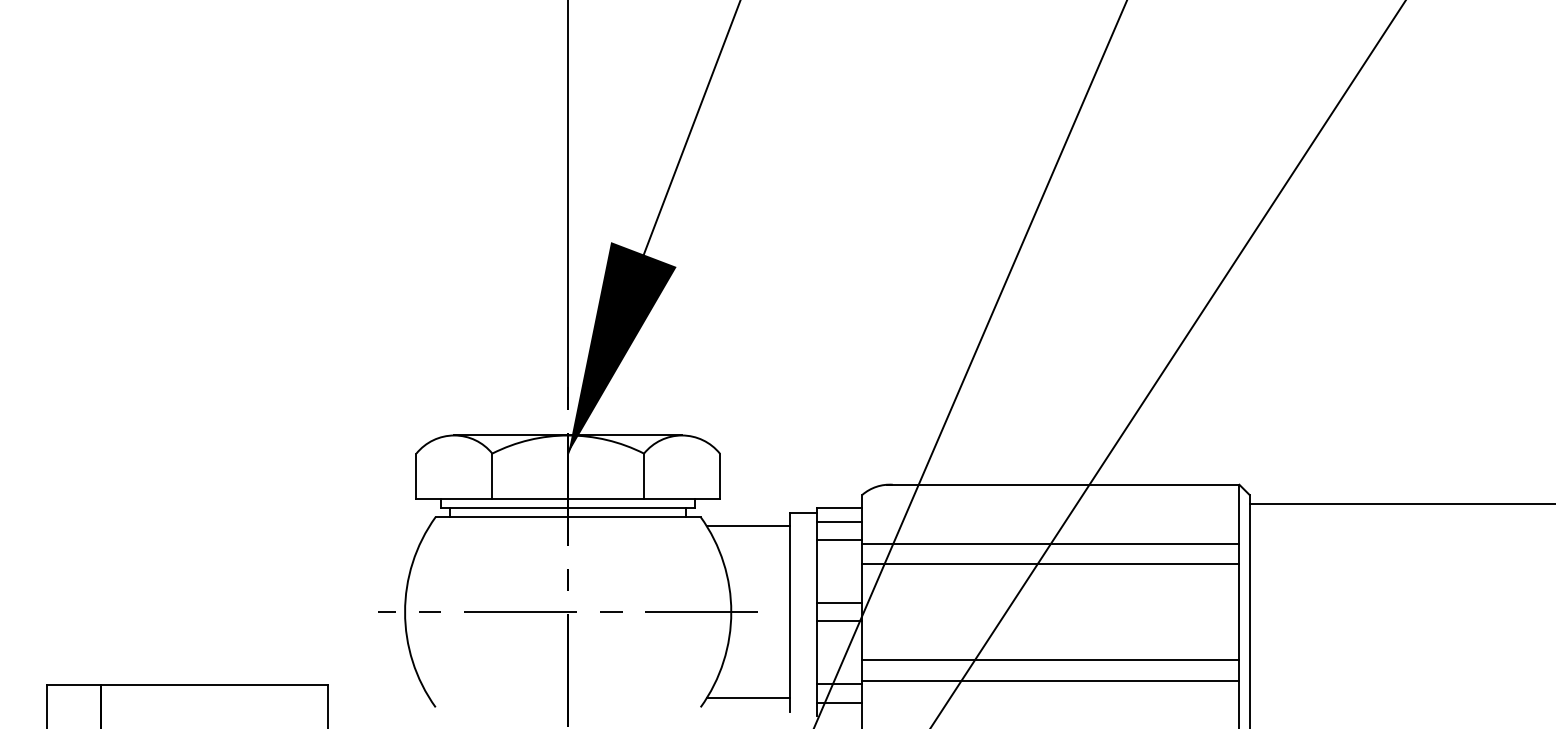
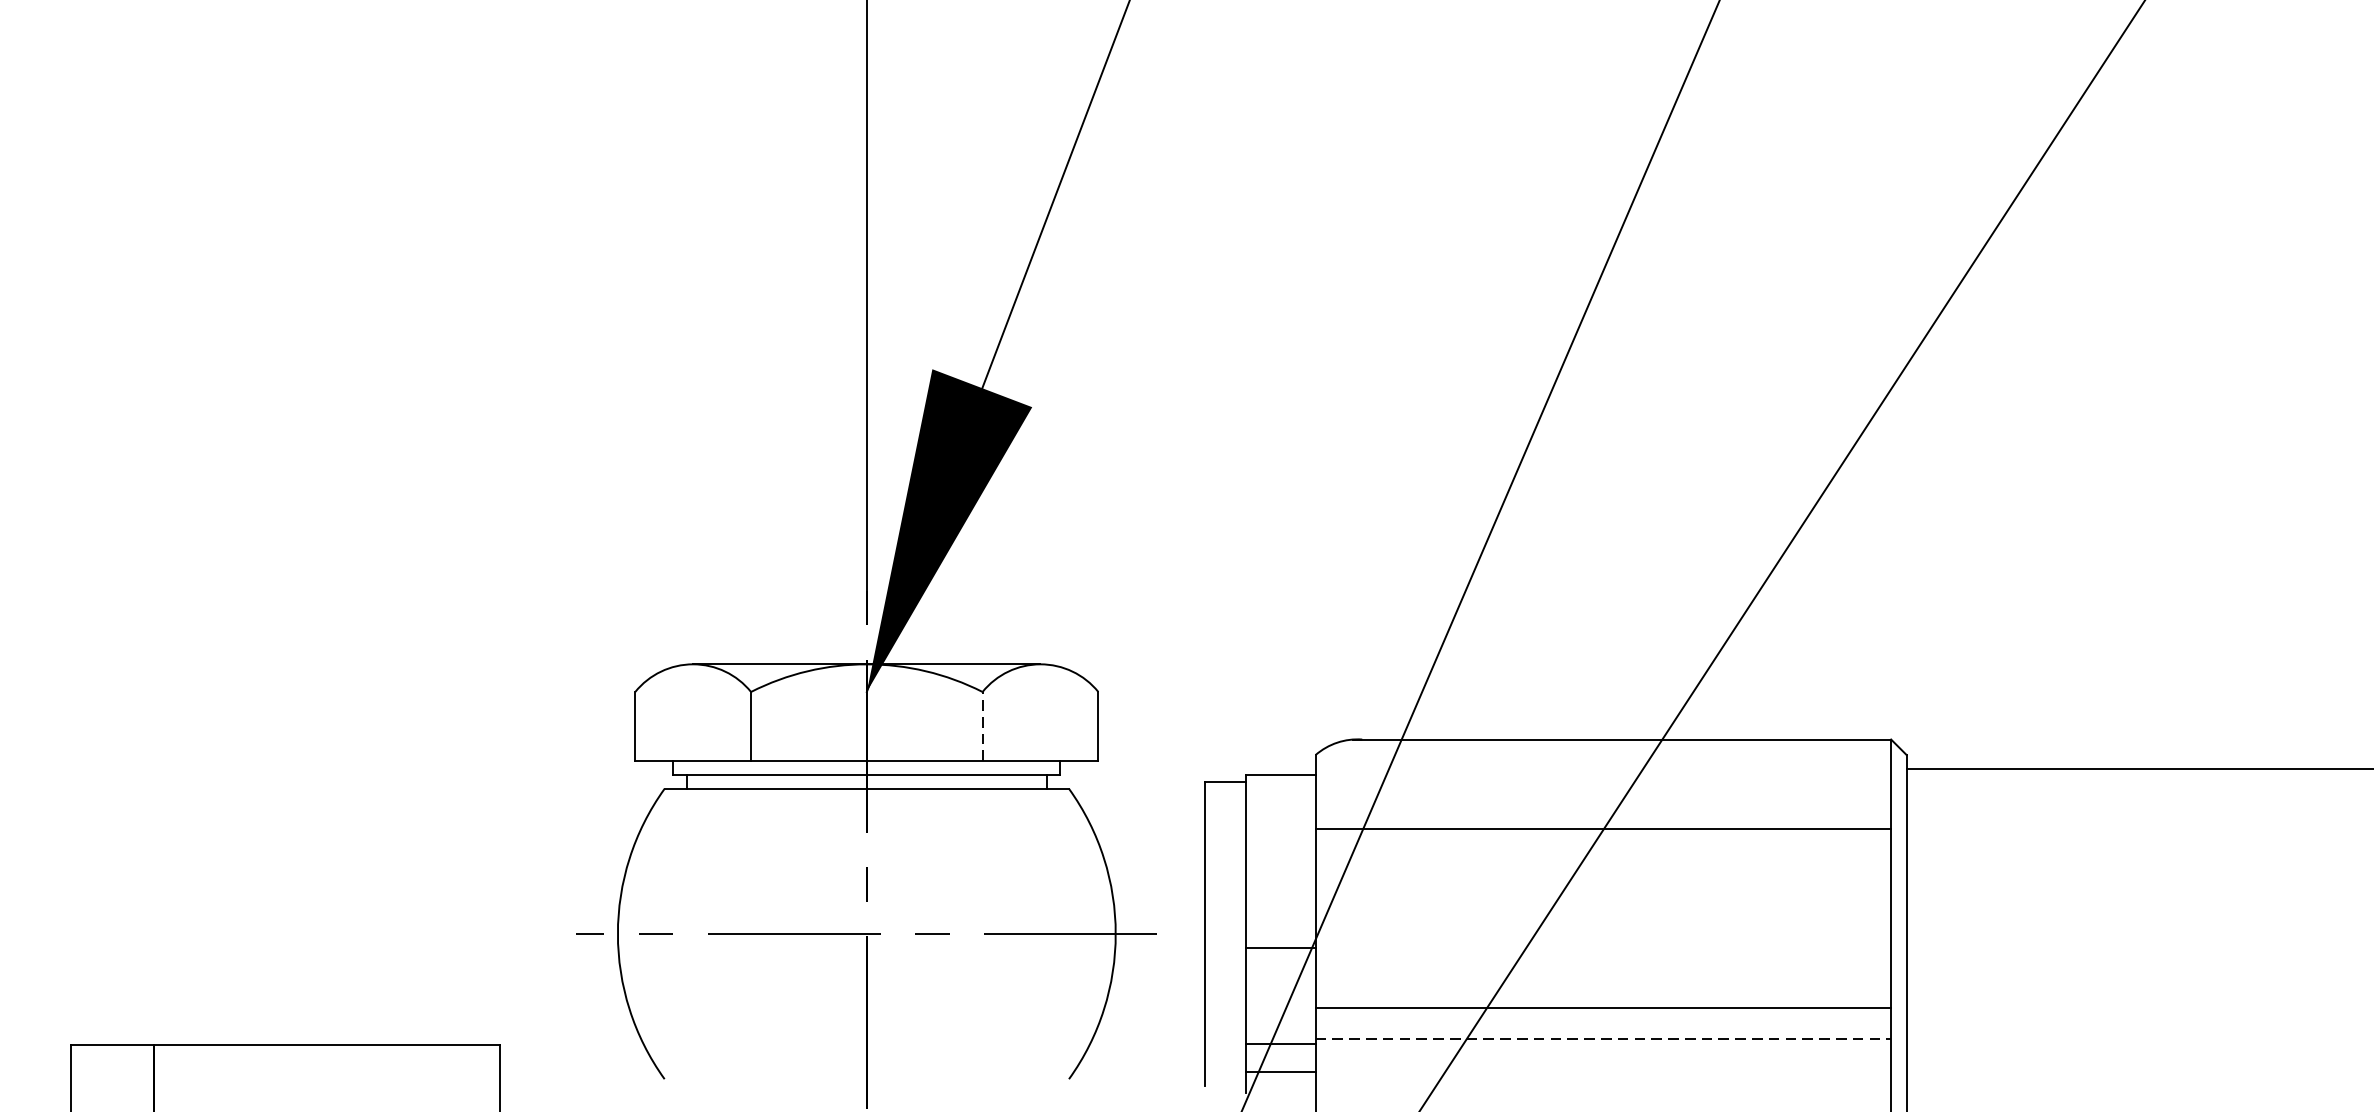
line: (644, 476) -> (983, 726), solid -> dashed
line: (839, 521) -> (1280, 795), removed
line: (747, 526) -> (1140, 803), removed
line: (839, 539) -> (1280, 823), removed
line: (1050, 563) -> (1602, 859), removed
line: (839, 603) -> (1280, 920), removed
line: (1050, 680) -> (1602, 1038), solid -> dashed
line: (747, 698) -> (1140, 1065), removed

